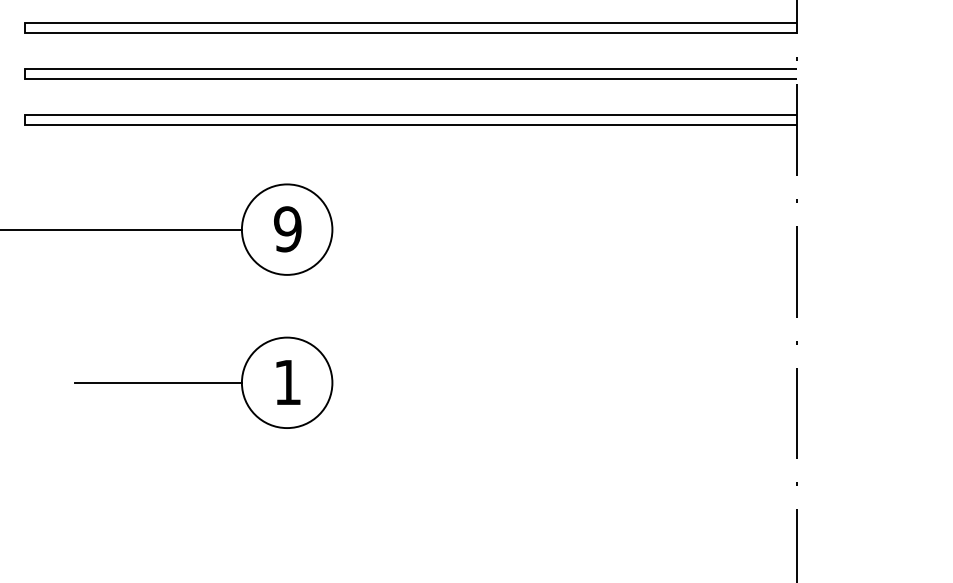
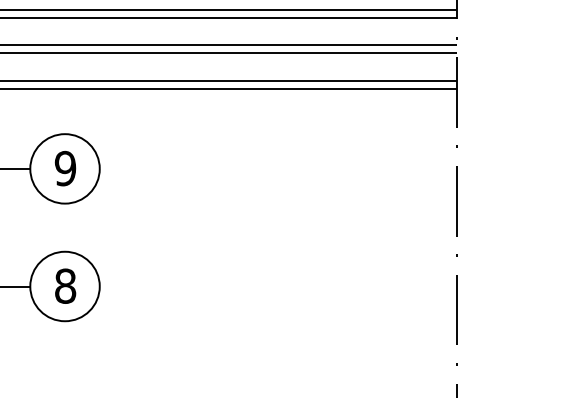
text: (287, 382) -> (65, 286), 1 -> 8

